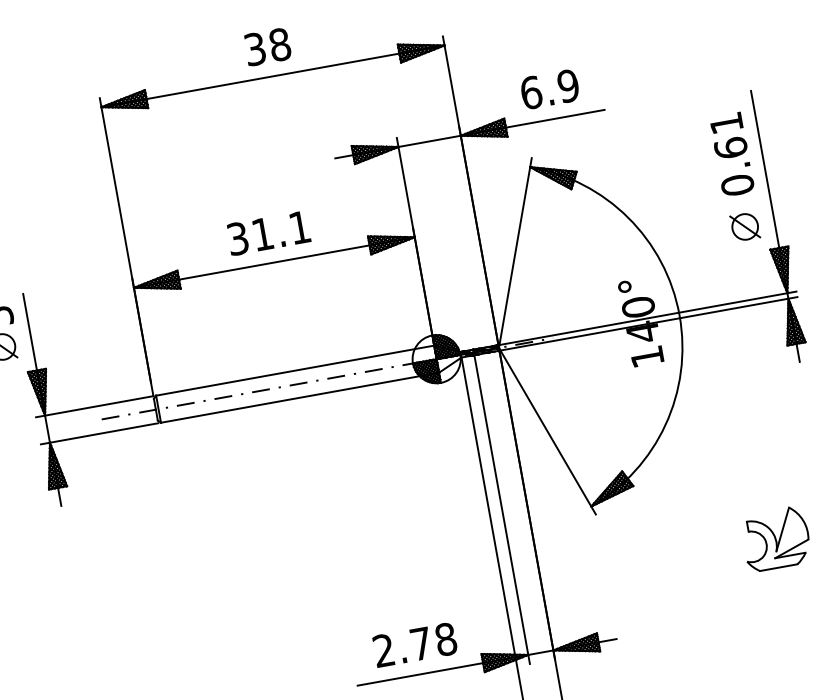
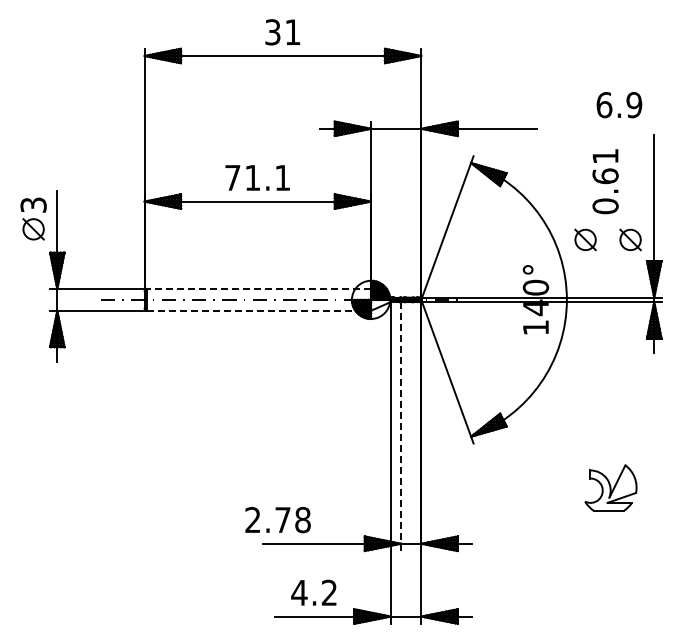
text: (279, 45) -> (292, 32), 38 -> 31
text: (550, 89) -> (619, 105), moved
text: (732, 154) -> (605, 181), moved
part: (689, 236) -> (585, 239), added
text: (237, 238) -> (232, 177), 31.1 -> 71.1
line: (294, 370) -> (258, 288), solid -> dashed
line: (300, 397) -> (259, 310), solid -> dashed
line: (502, 510) -> (401, 427), solid -> dashed
text: (414, 645) -> (277, 520), moved

